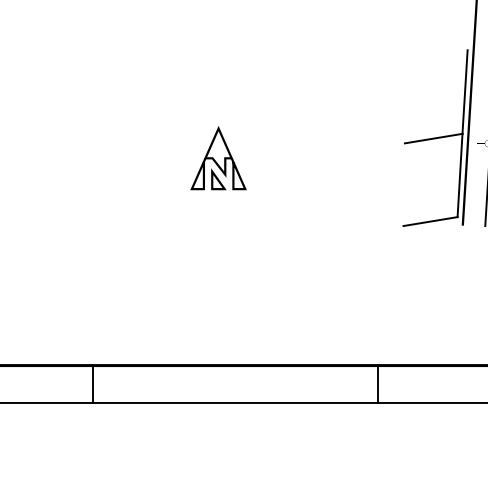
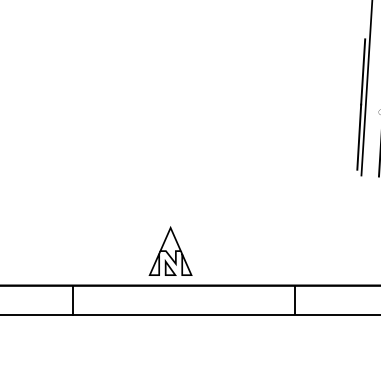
line: (433, 138) -> (338, 108), removed
part: (218, 158) -> (170, 251), moved
line: (430, 221) -> (336, 173), removed

